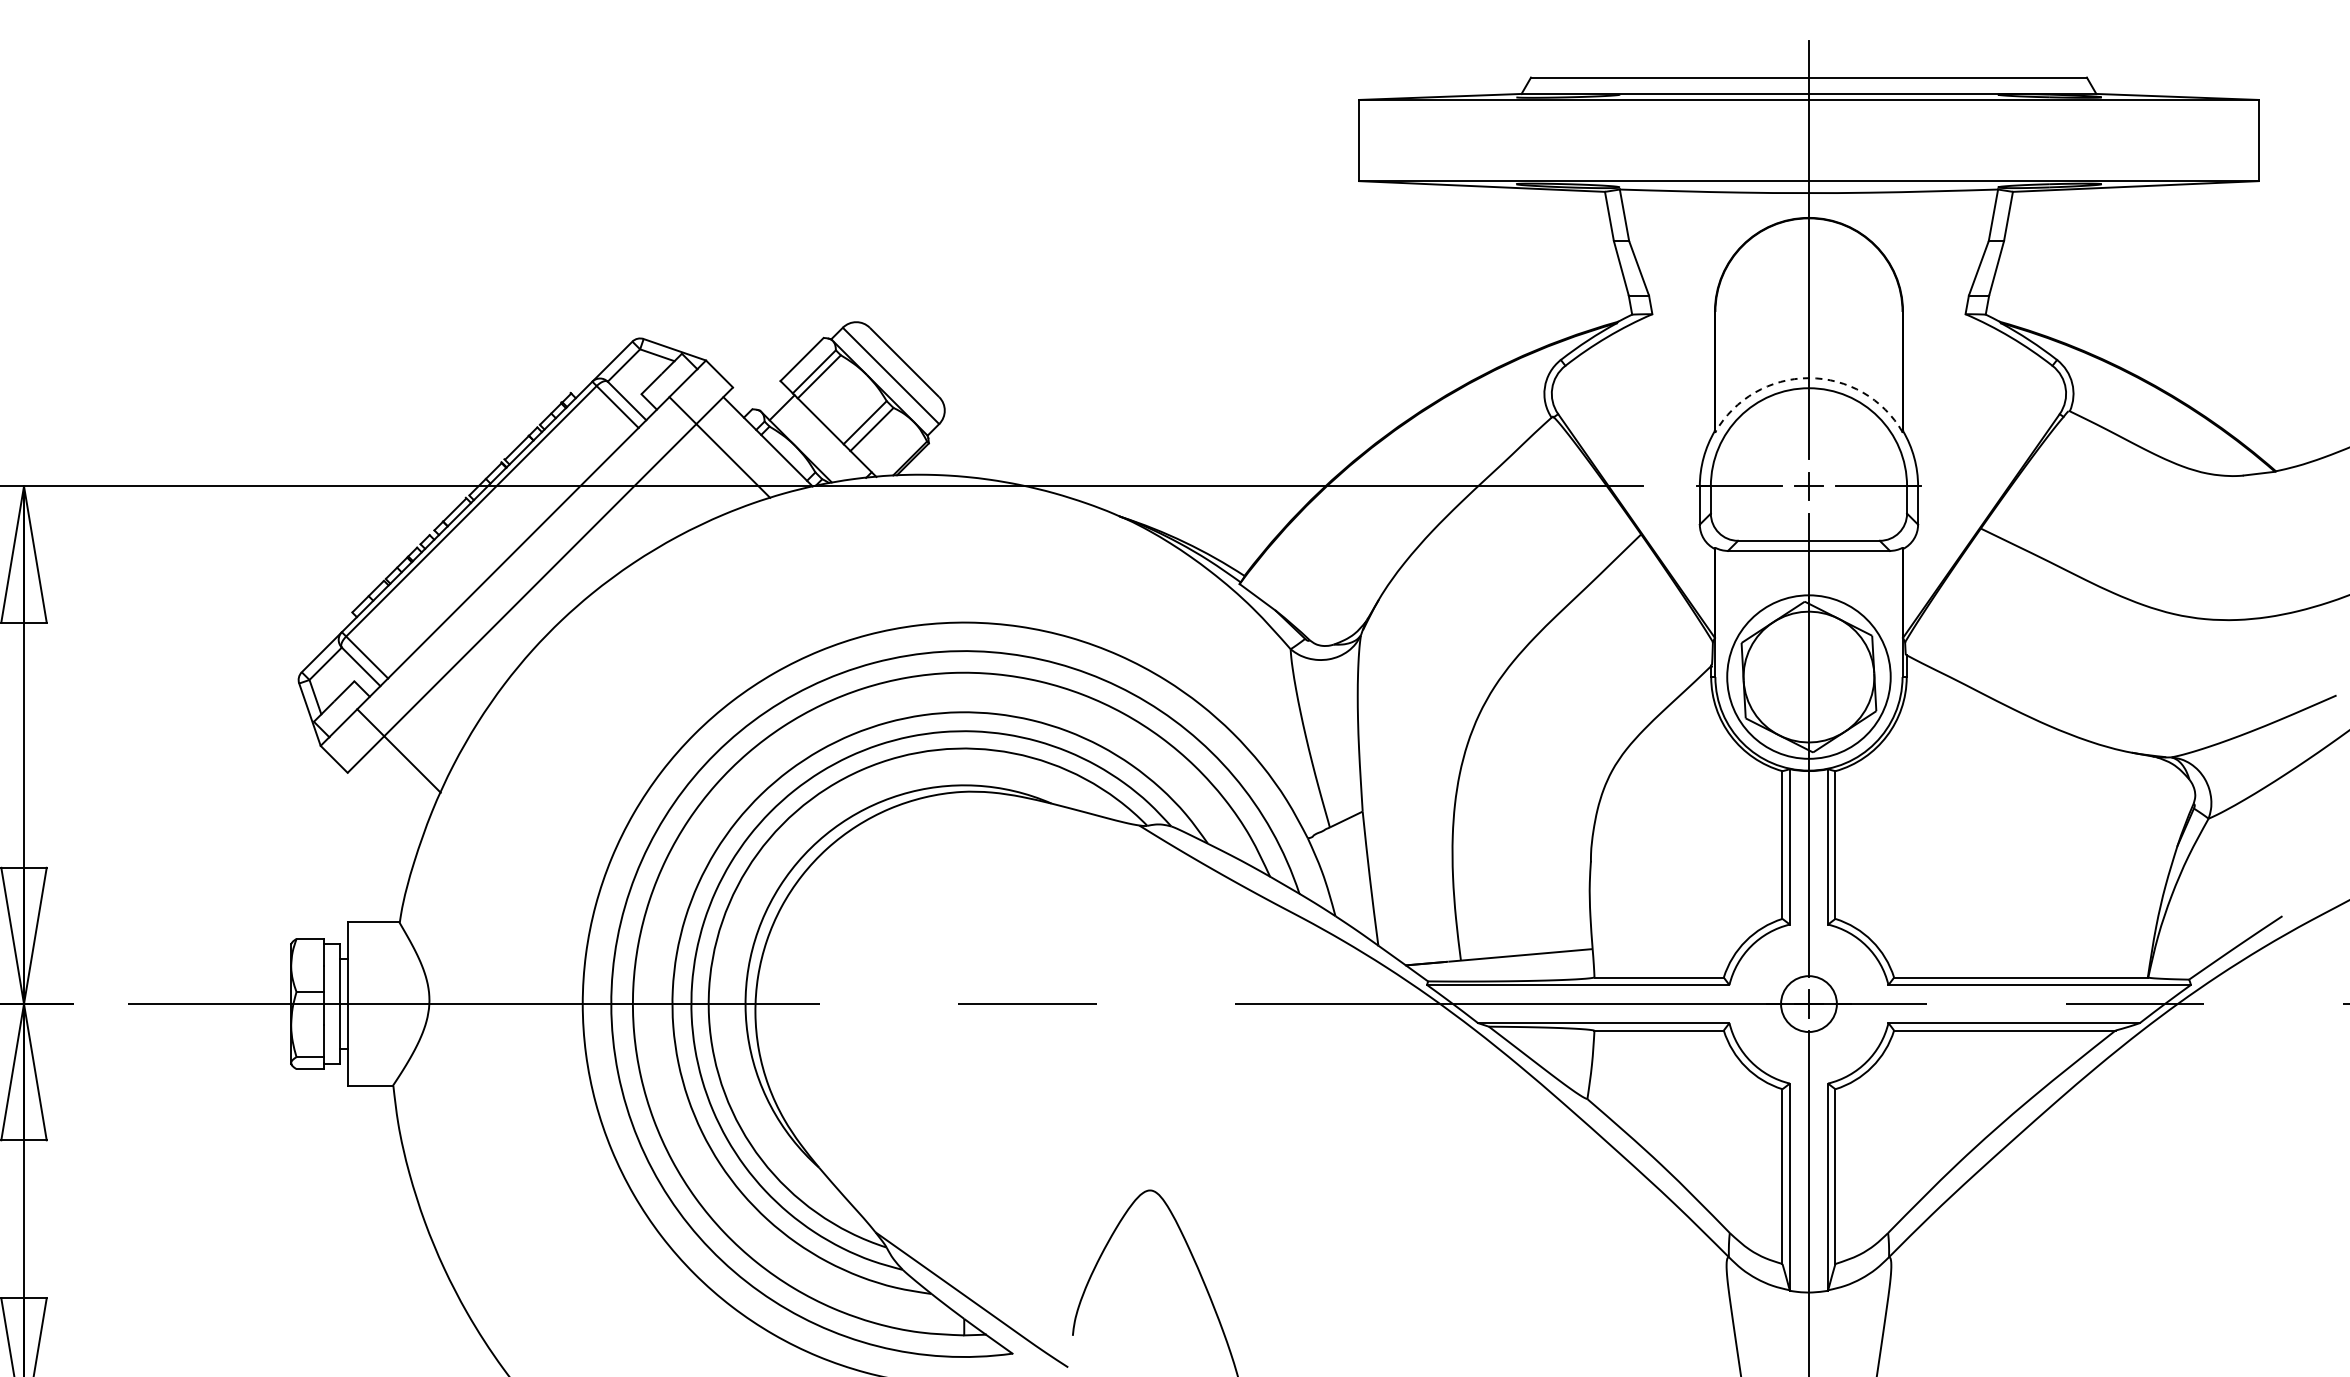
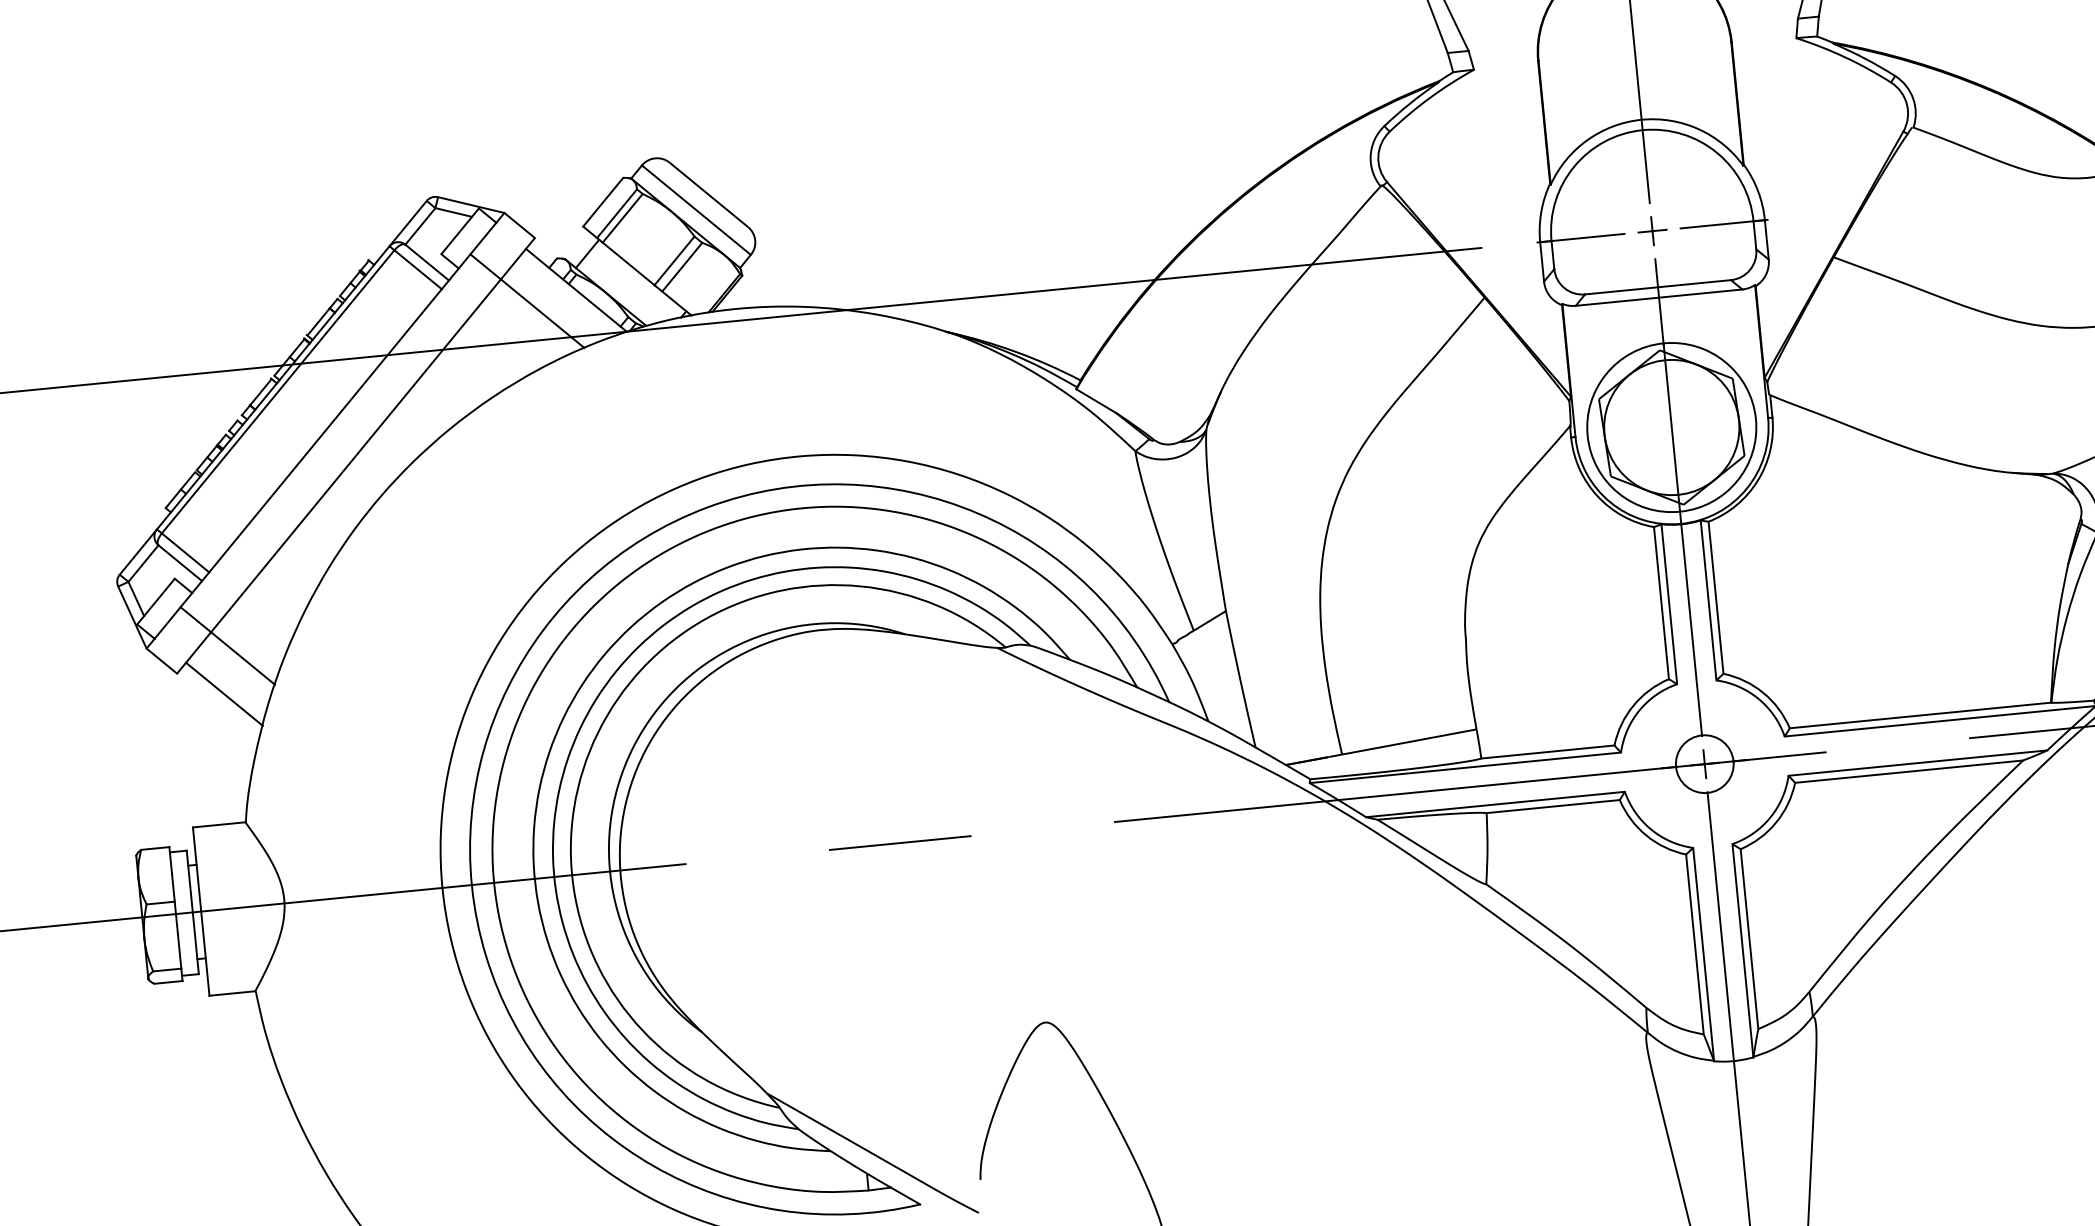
arc: (1808, 378) -> (1641, 120), dashed -> solid
line: (391, 797) -> (224, 694), added

